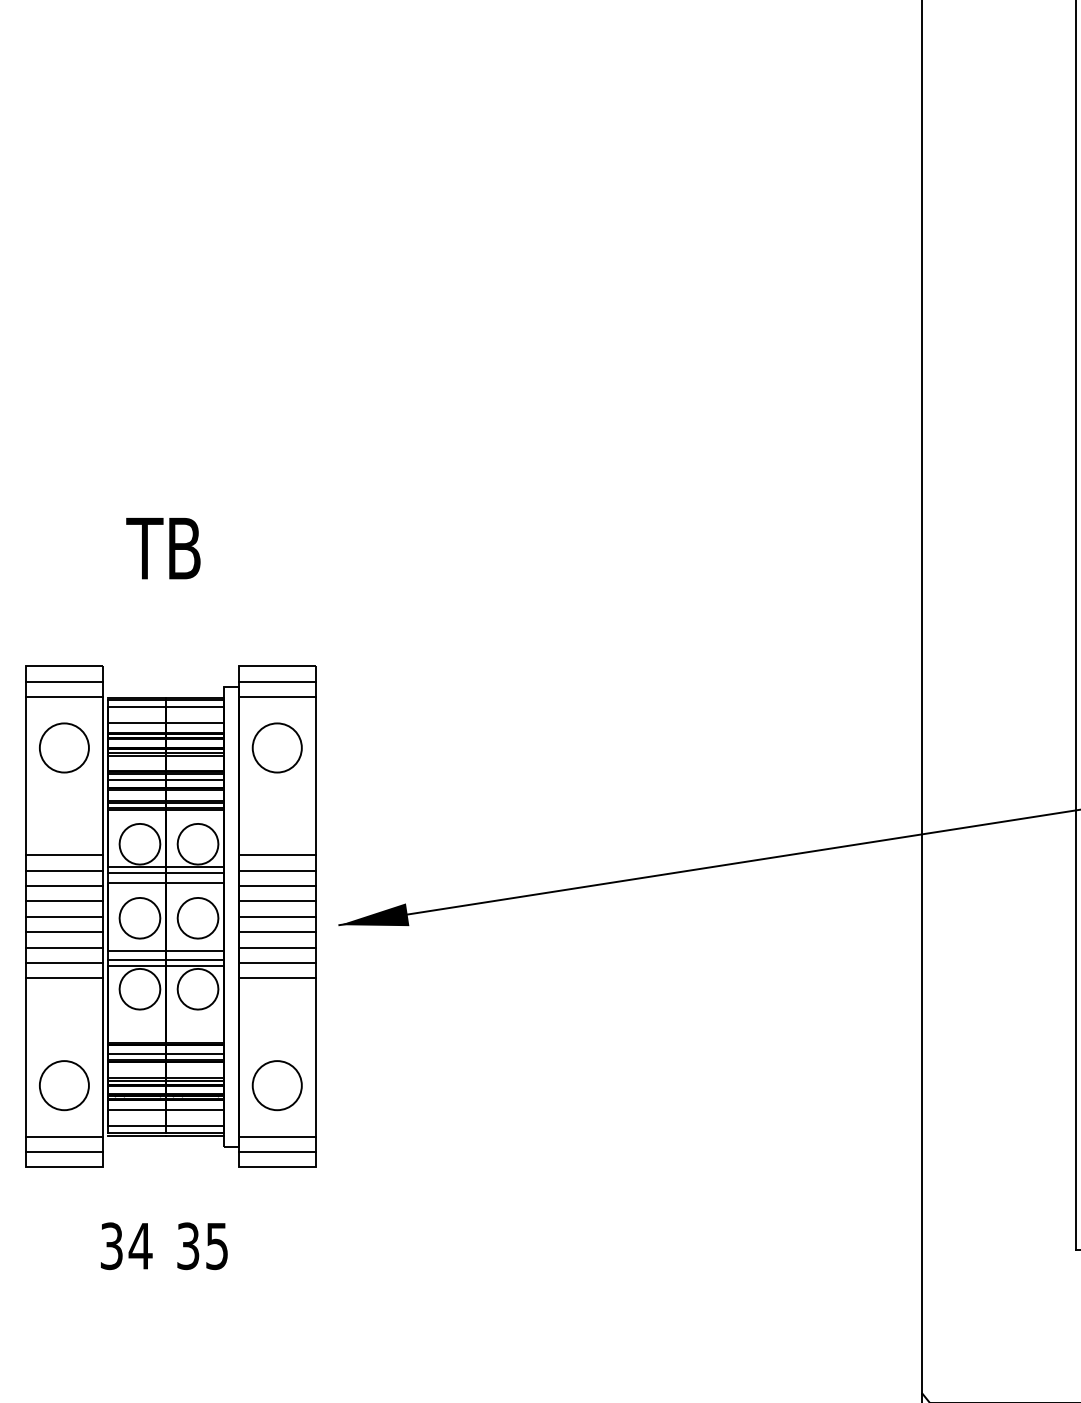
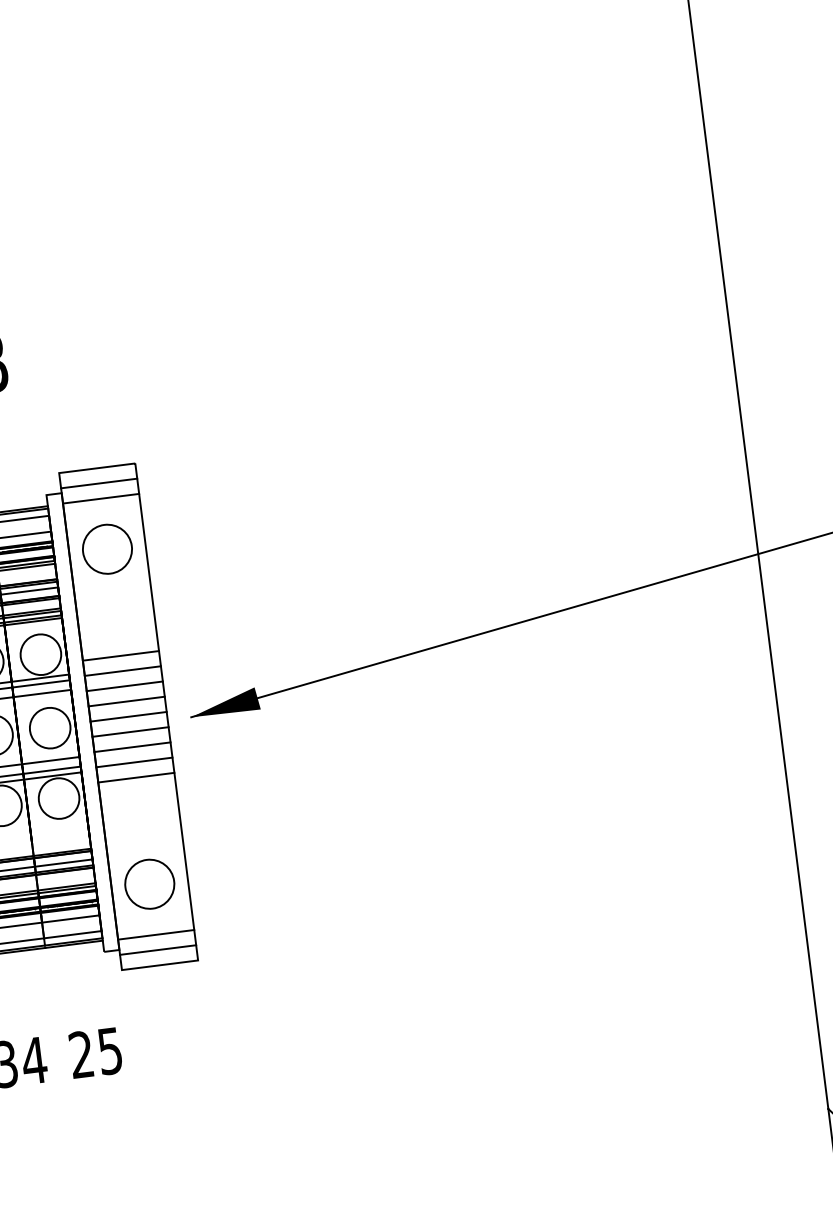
text: (188, 1246) -> (81, 1054), 35 -> 25

